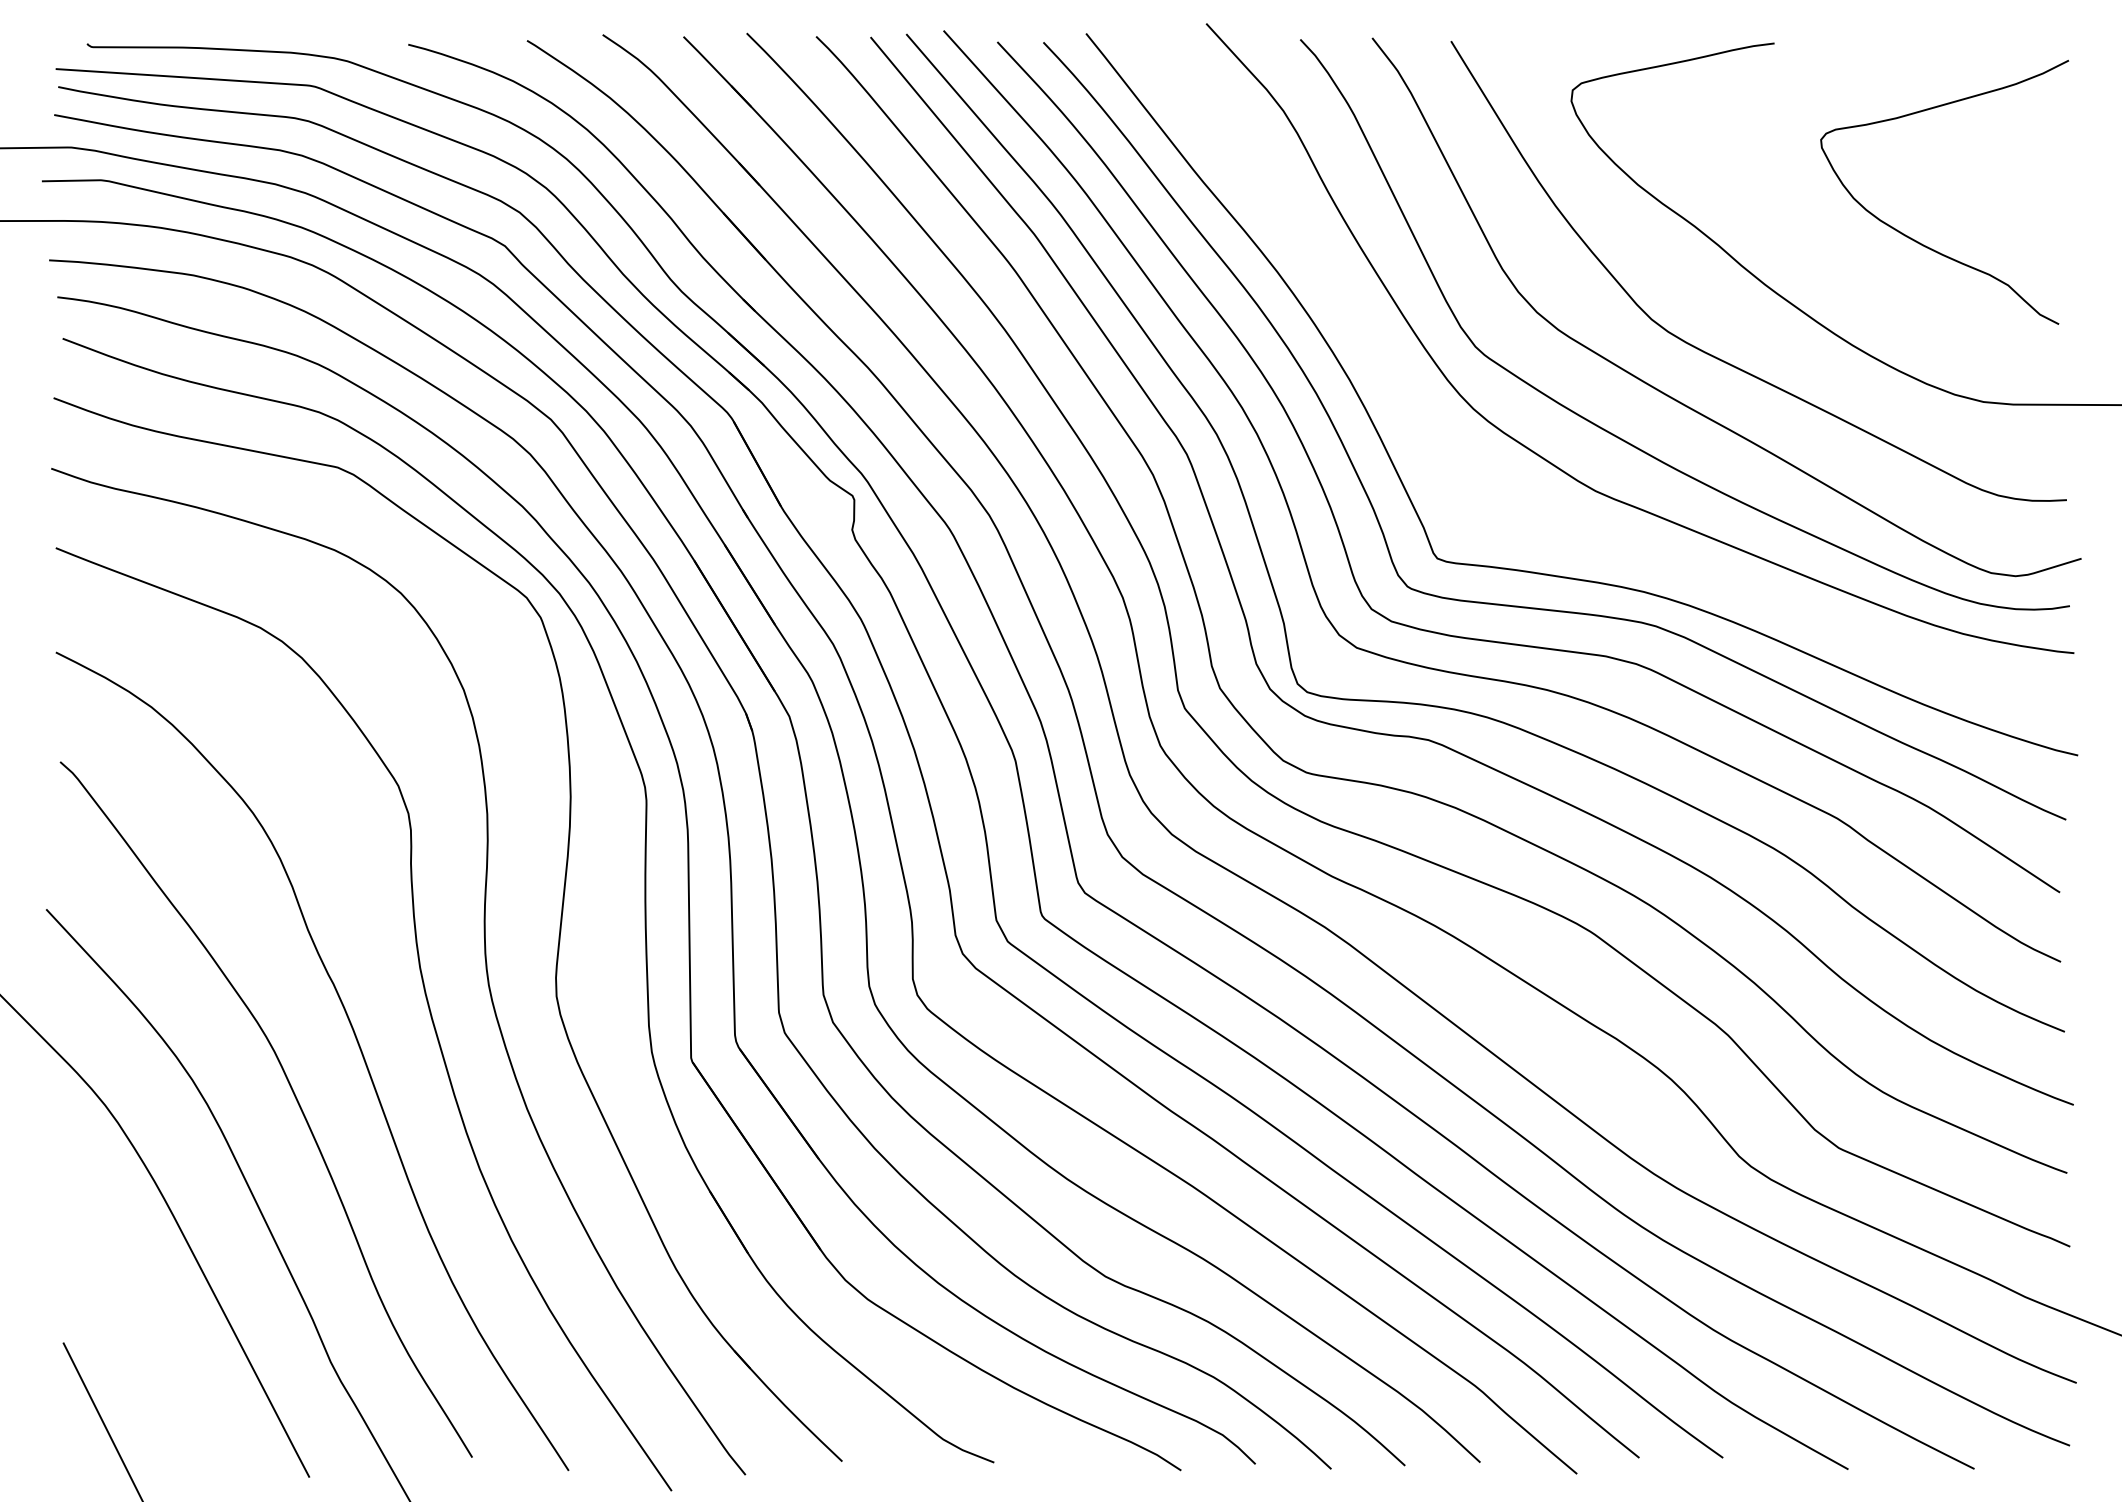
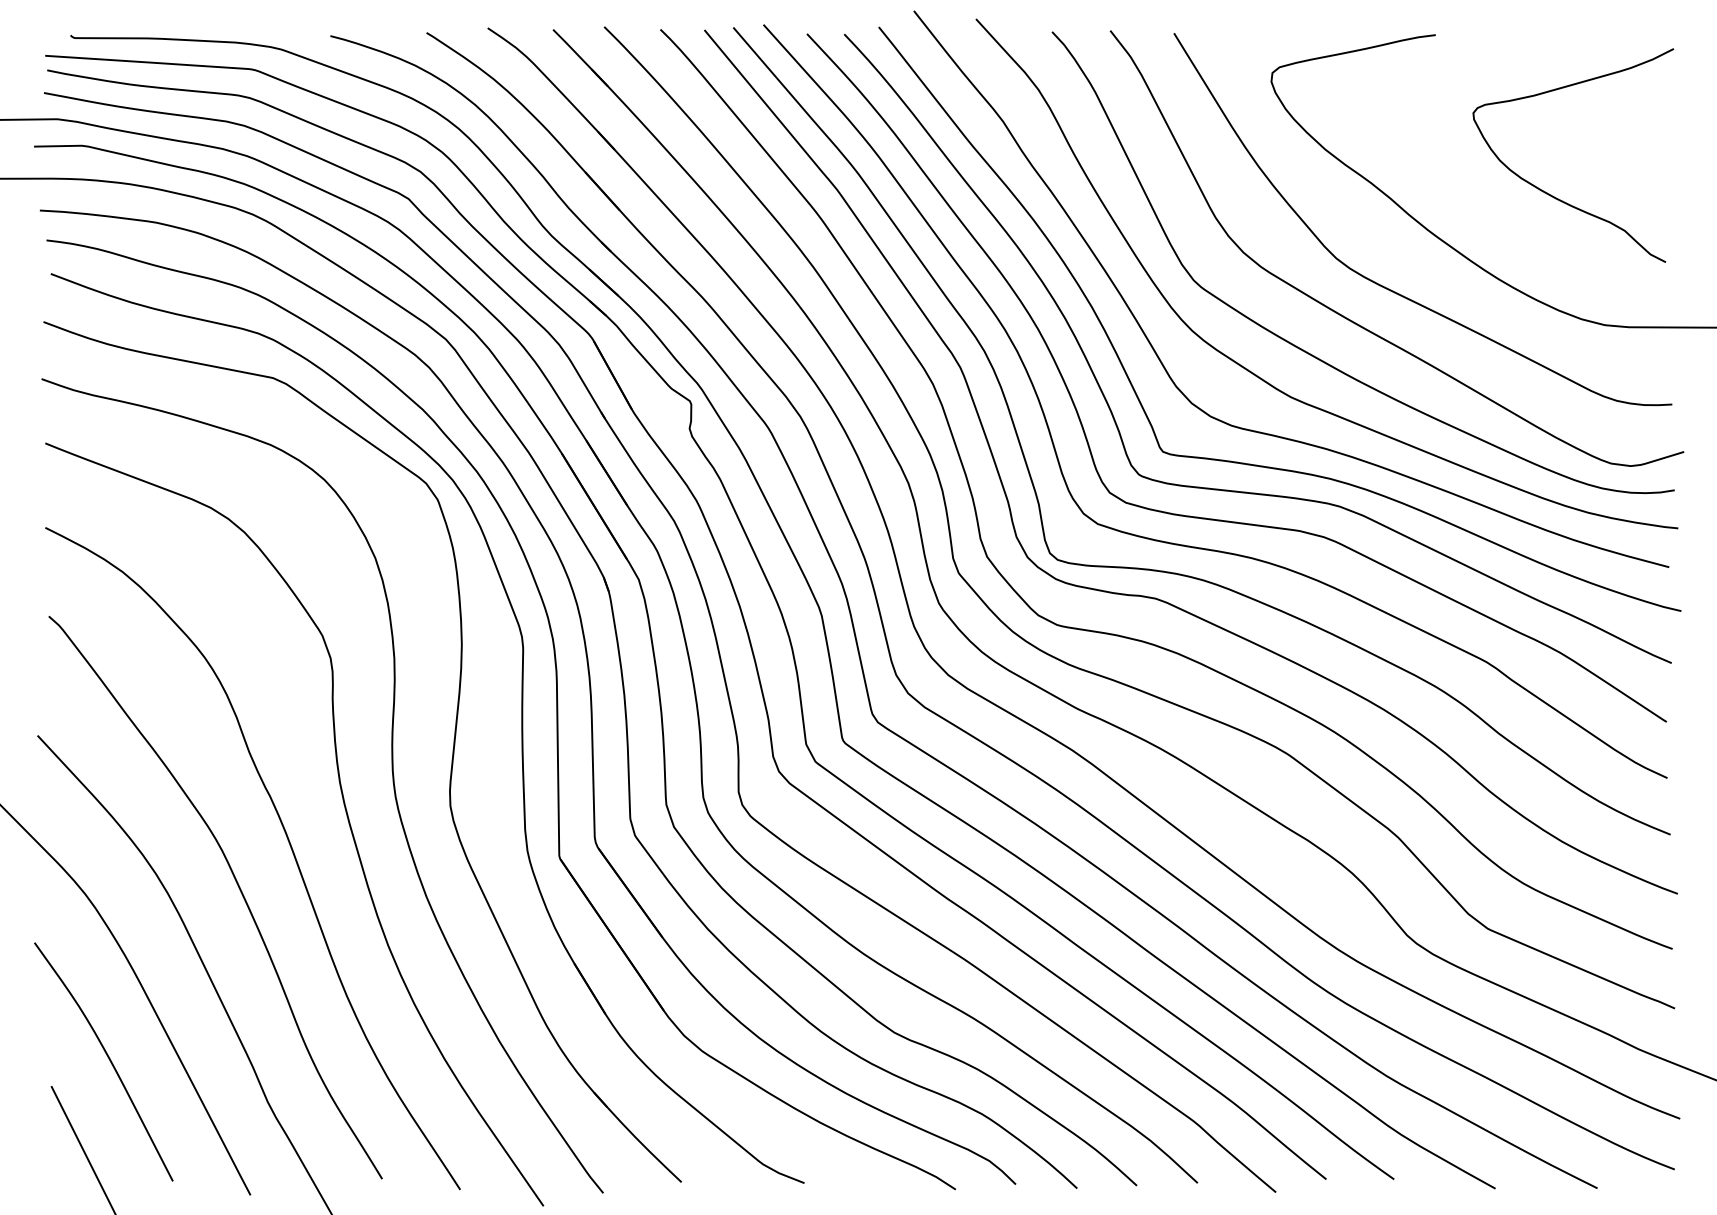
curve: (1561, 534) -> (1263, 432), added
curve: (133, 1308) -> (108, 1058), added

